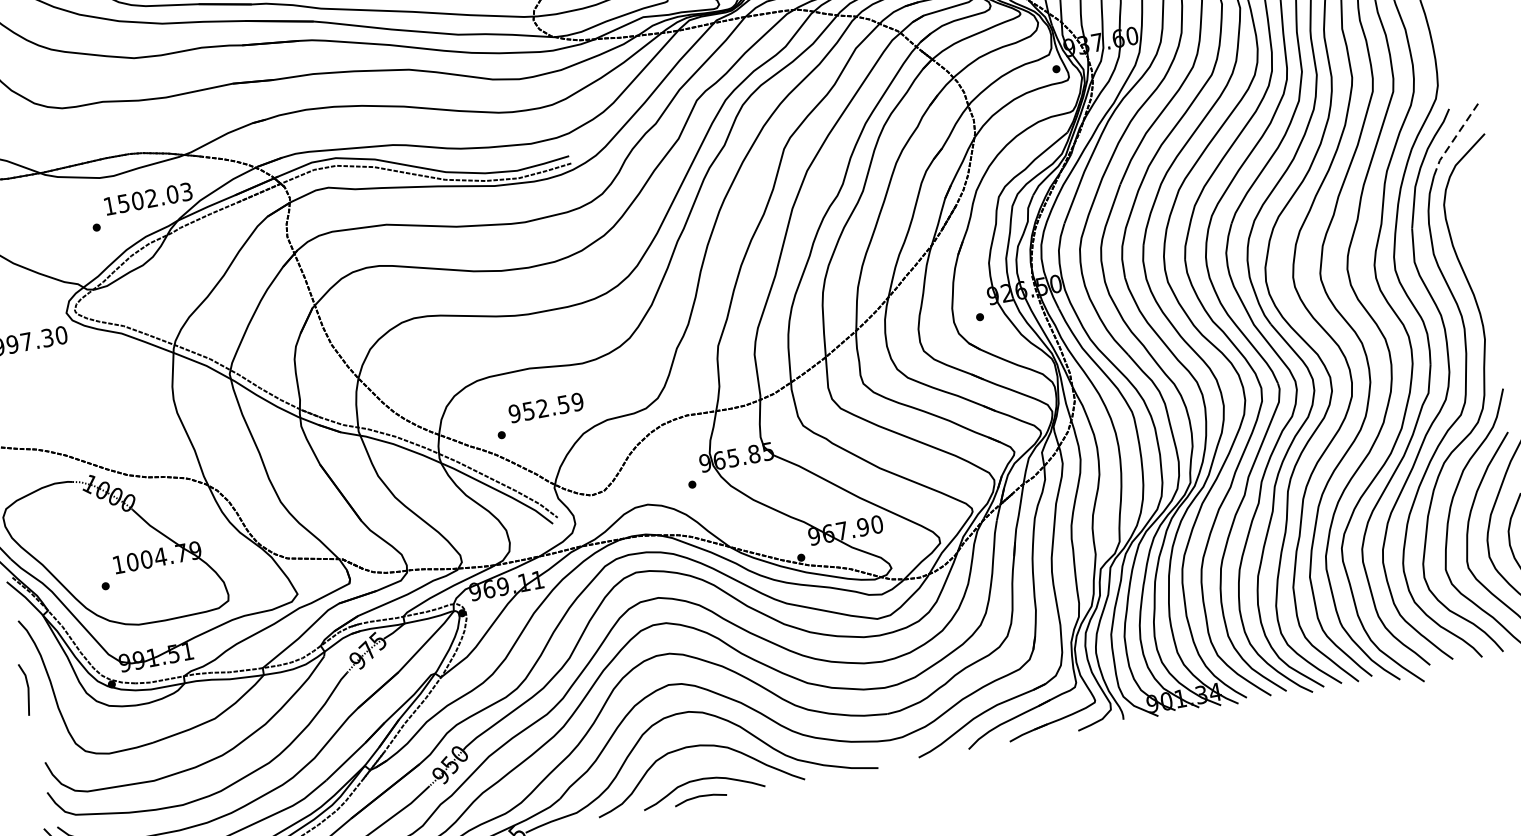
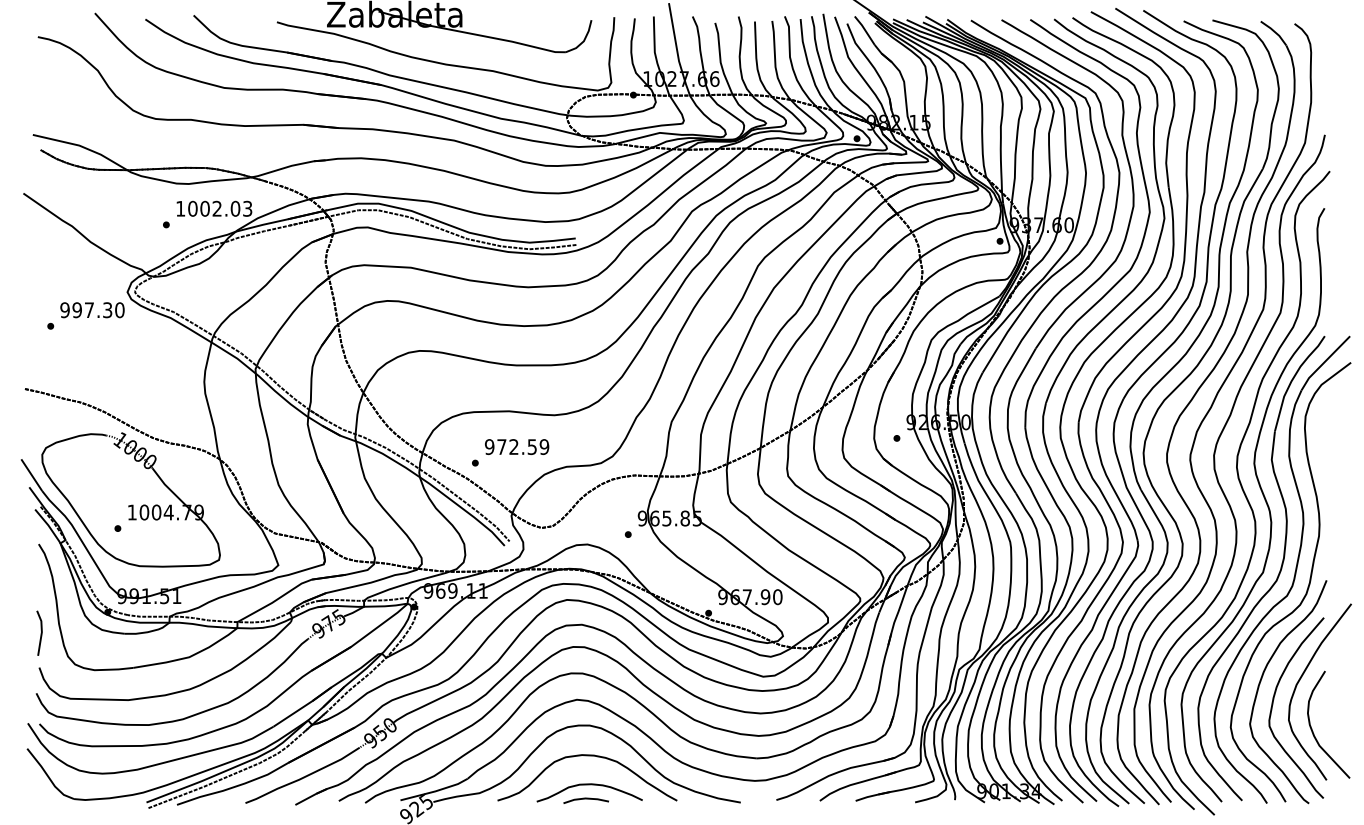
line: (1454, 139) -> (1324, 362), dashed -> solid
text: (123, 203) -> (192, 208), 1502.03 -> 1002.03
text: (528, 411) -> (501, 447), 952.59 -> 972.59
line: (27, 689) -> (40, 633), moved

